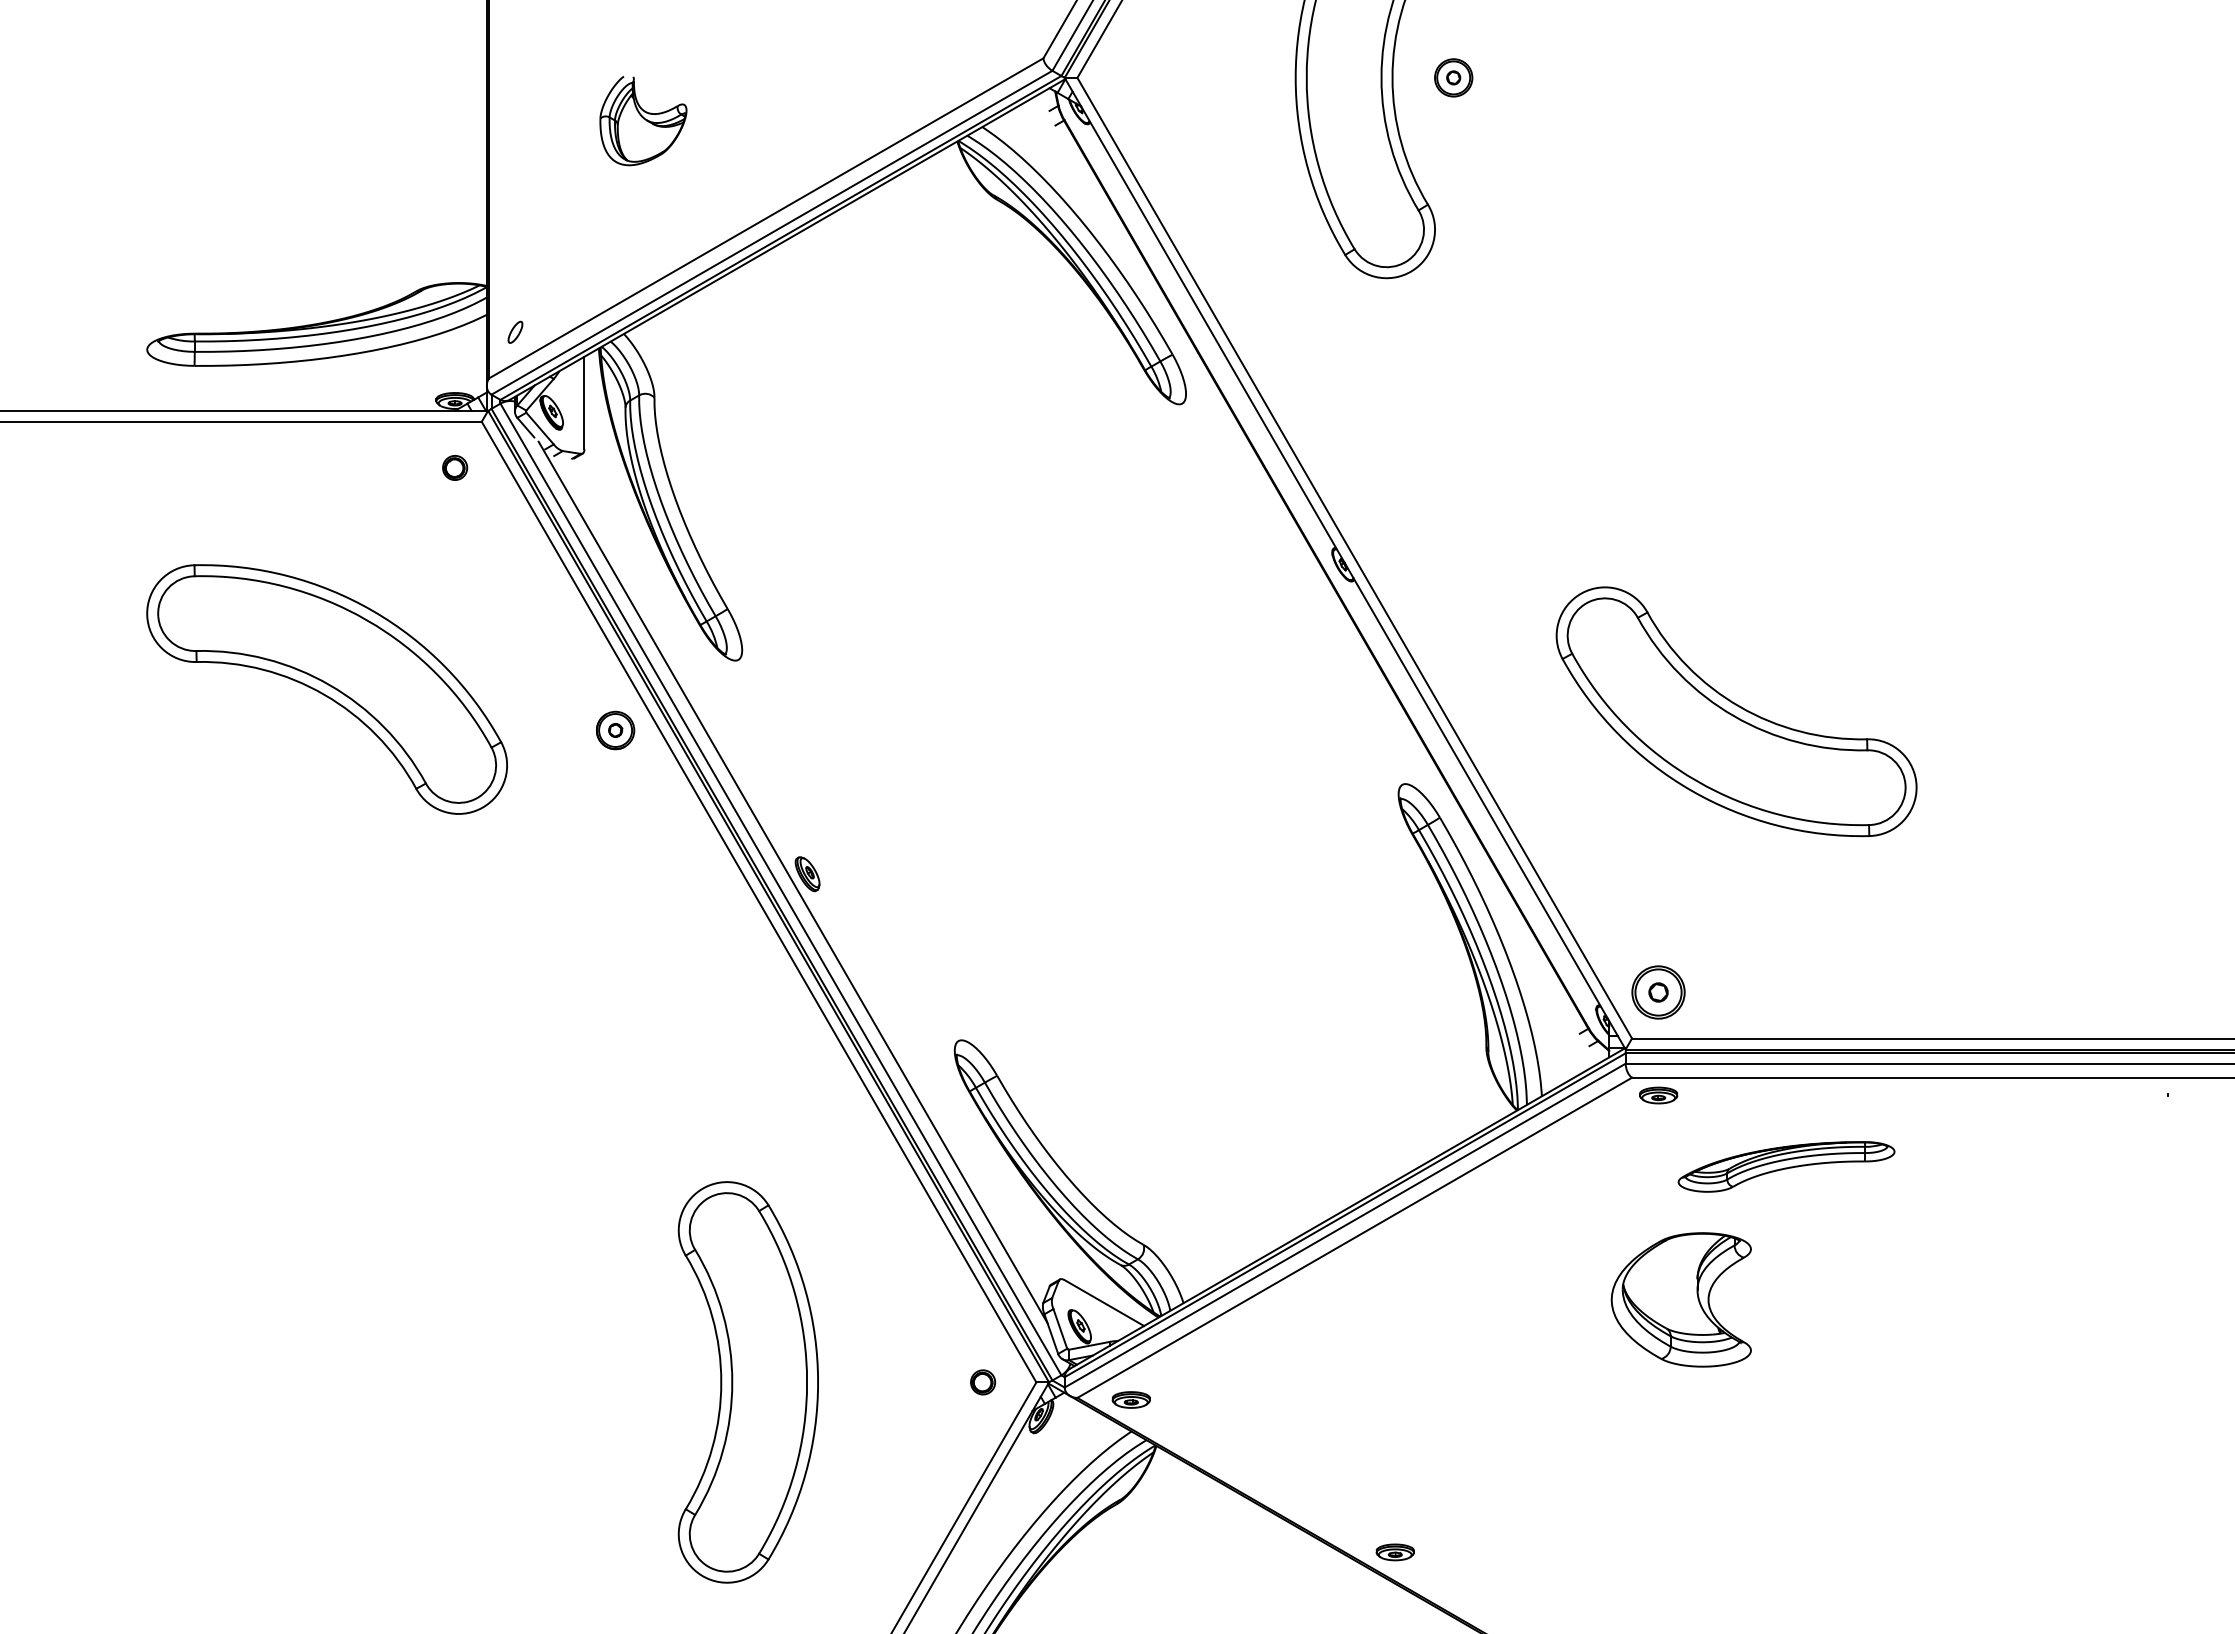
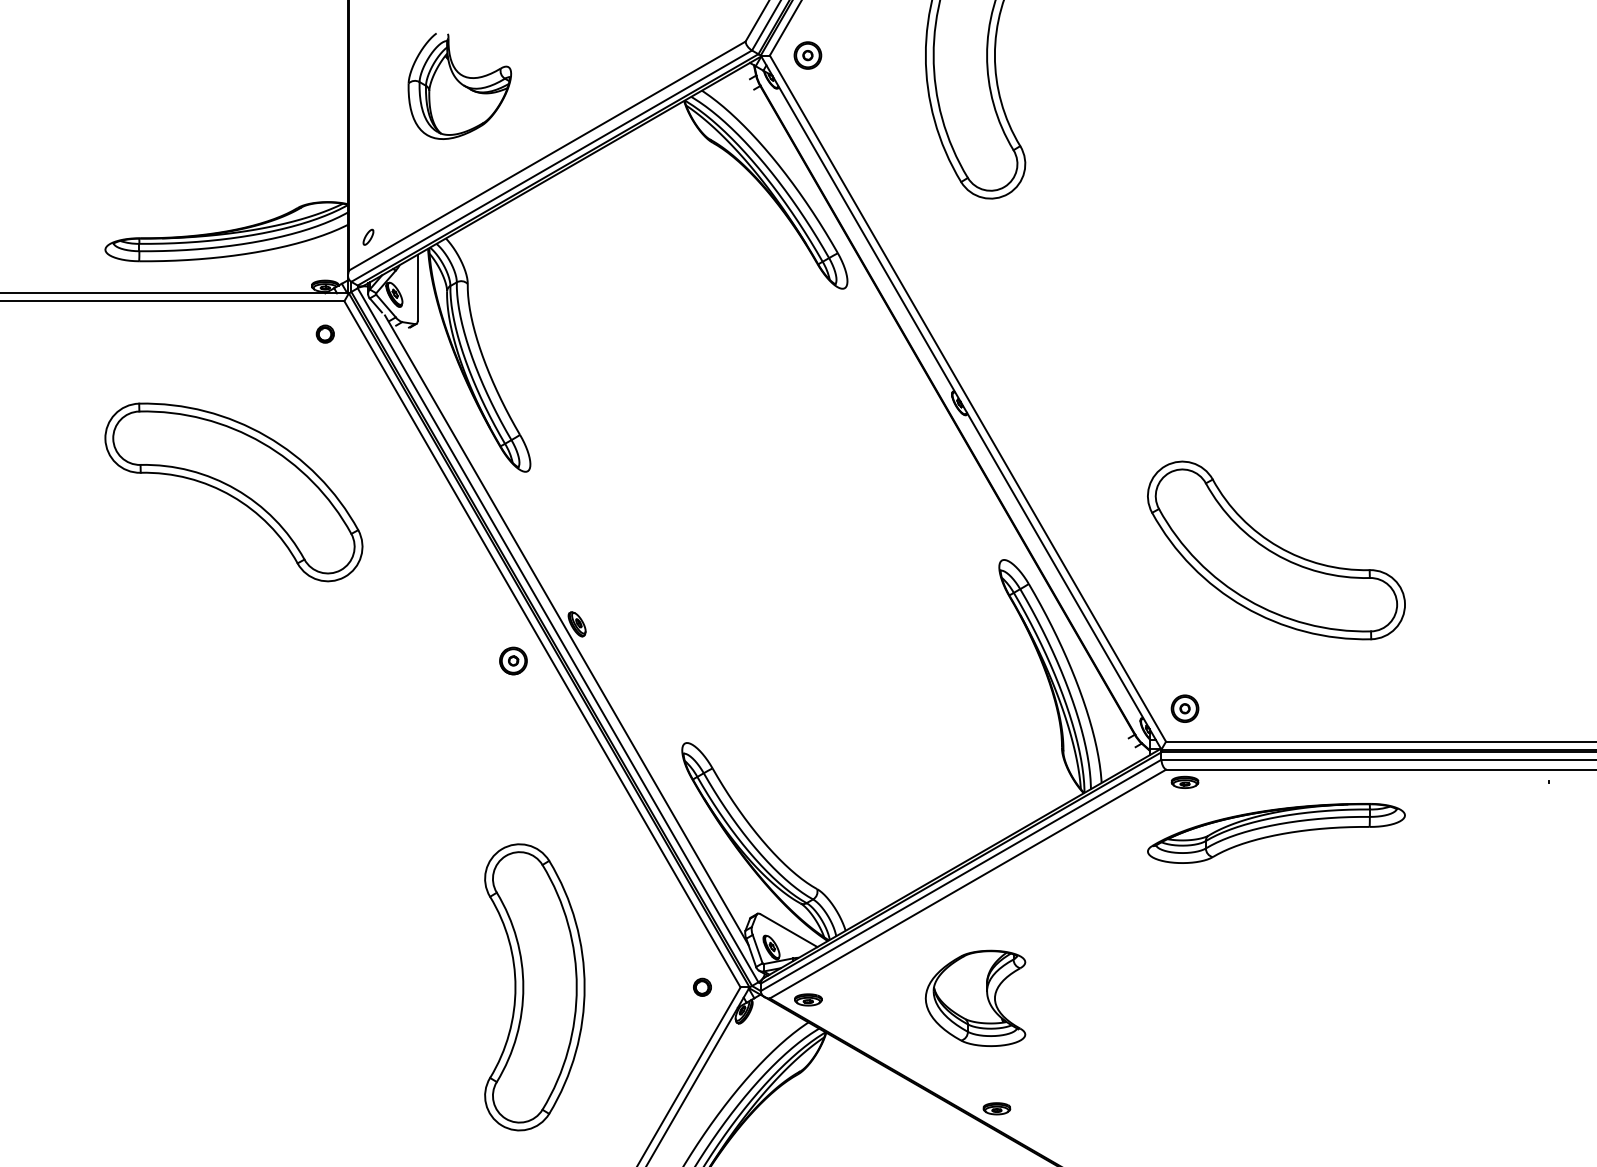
part: (1453, 77) -> (807, 55), moved
part: (643, 120) -> (459, 85), size x1.67
part: (1736, 711) -> (1276, 550), moved
part: (615, 730) -> (513, 661), moved
part: (1658, 991) -> (1184, 708), size x0.71
part: (1786, 1166) -> (1276, 833), size x1.67
part: (1680, 1299) -> (974, 998), moved

